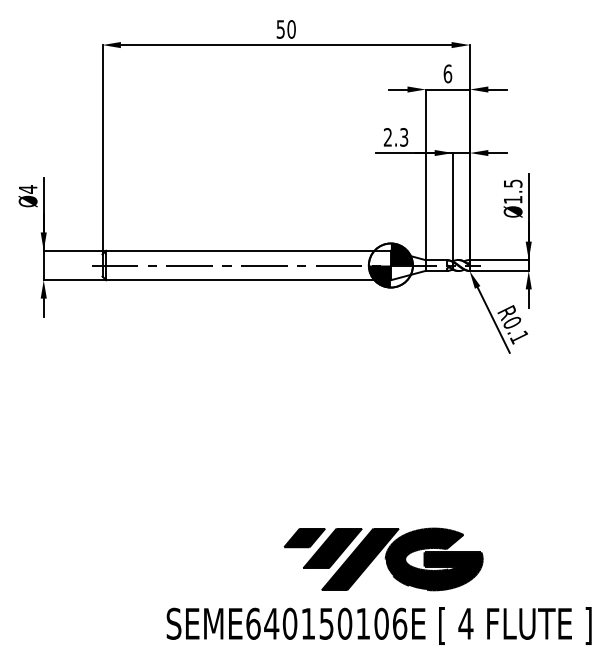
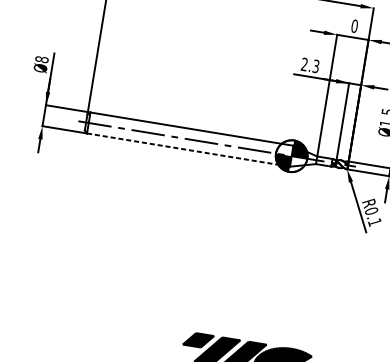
text: (447, 73) -> (354, 25), 6 -> 0
text: (27, 189) -> (41, 59), Ø4 -> Ø8
line: (249, 280) -> (189, 150), solid -> dashed

